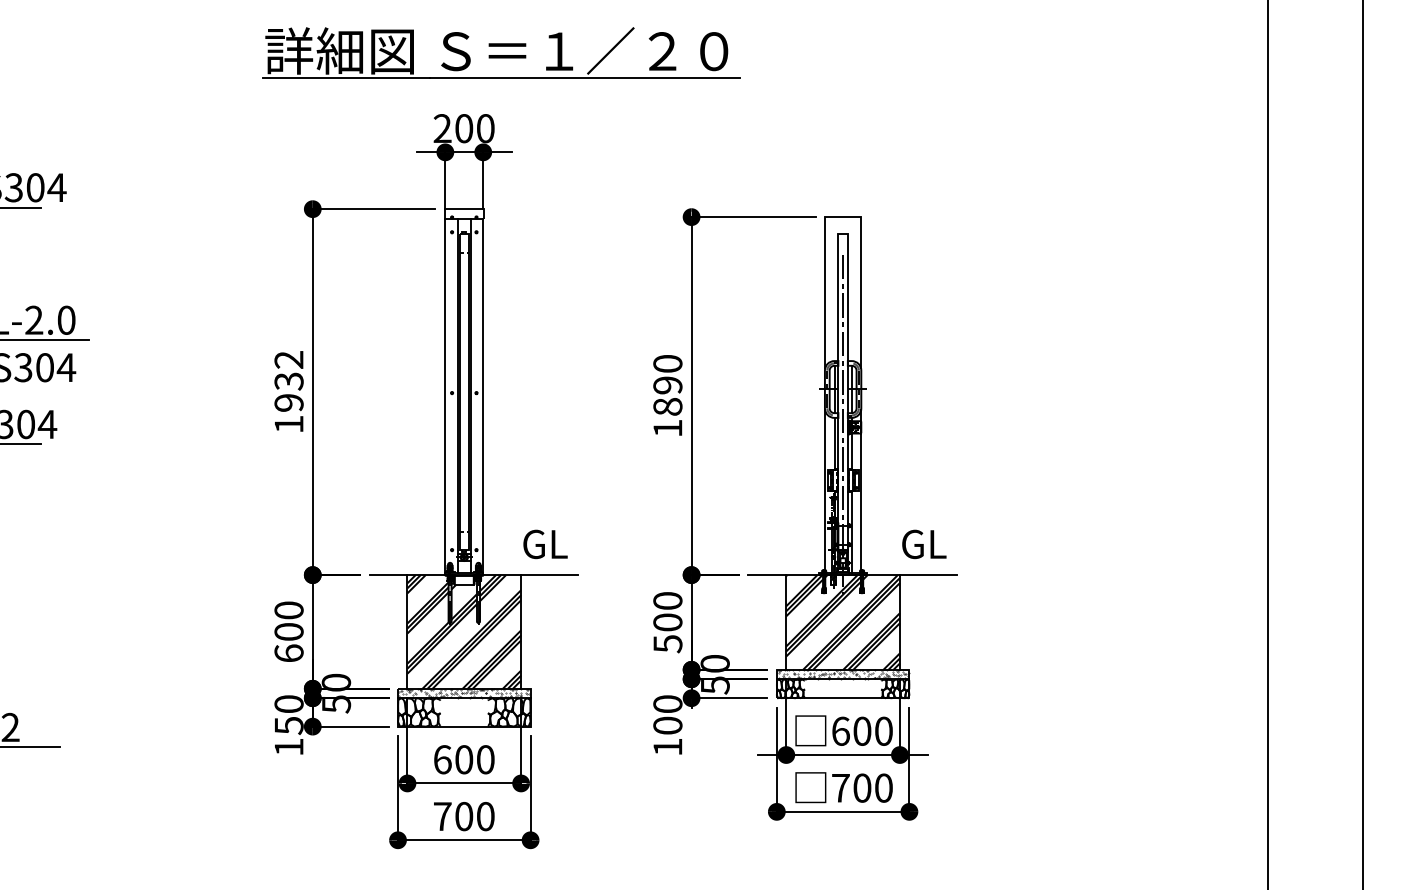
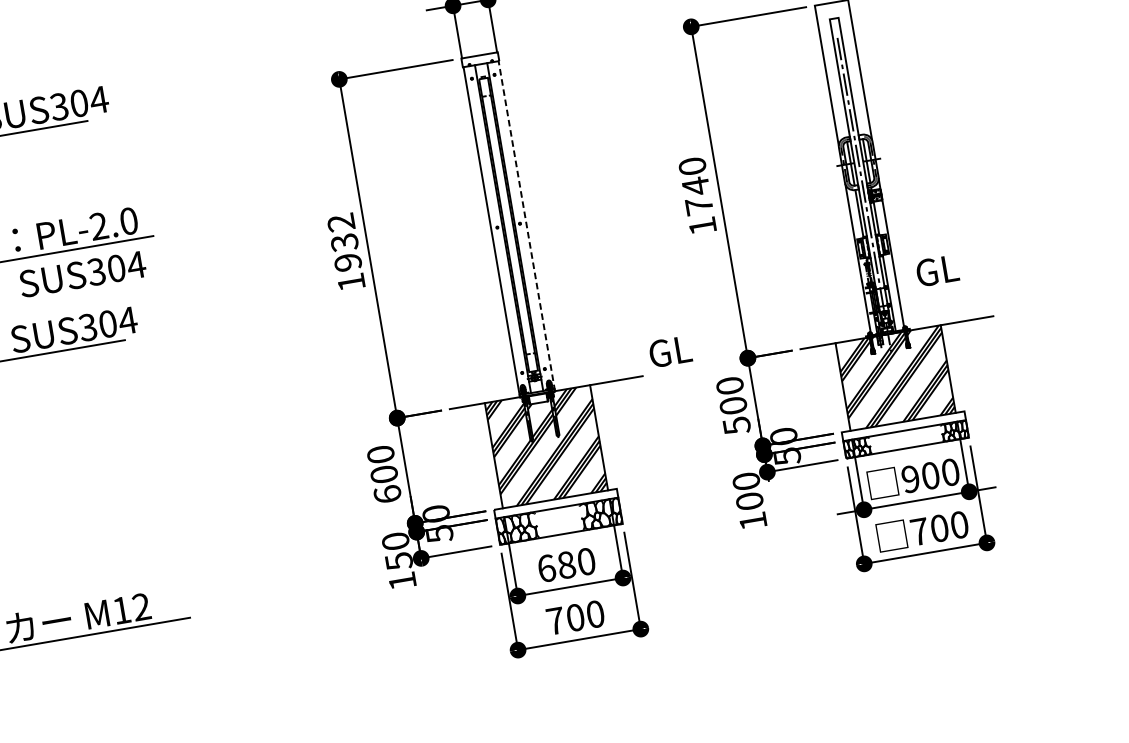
text: (667, 395) -> (697, 195), 1890 -> 1740
line: (483, 396) -> (527, 225), solid -> dashed
text: (545, 544) -> (670, 351), moved
text: (924, 544) -> (937, 270), moved
hatch: (843, 674) -> (904, 426), removed
hatch: (463, 693) -> (555, 503), removed
text: (840, 730) -> (910, 478), 600 -> 900
text: (464, 759) -> (566, 564), 600 -> 680

